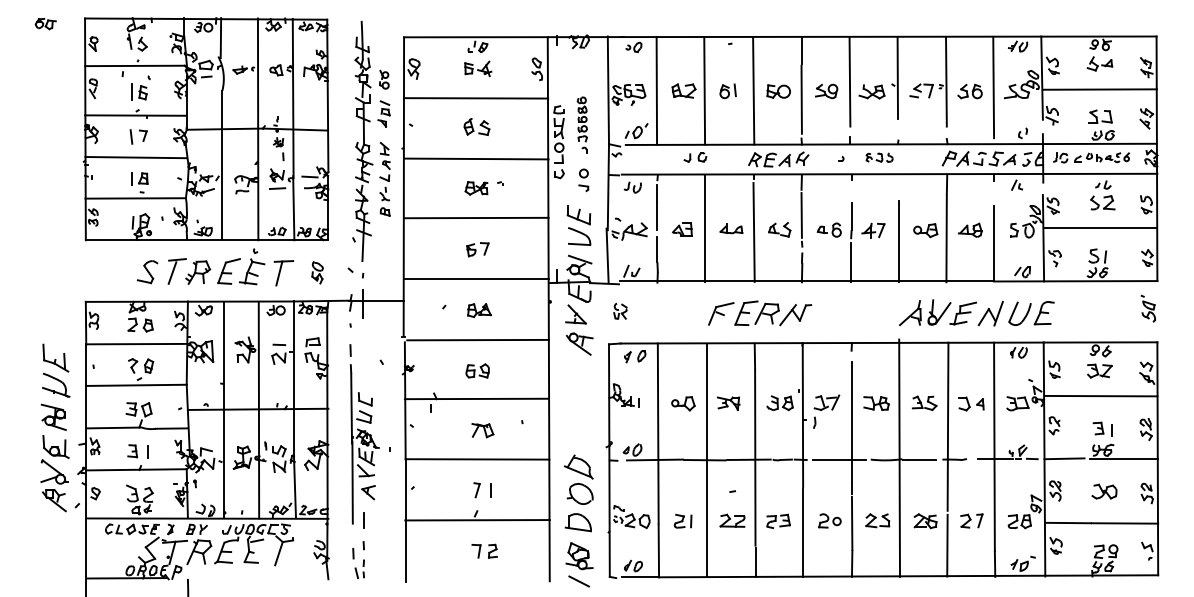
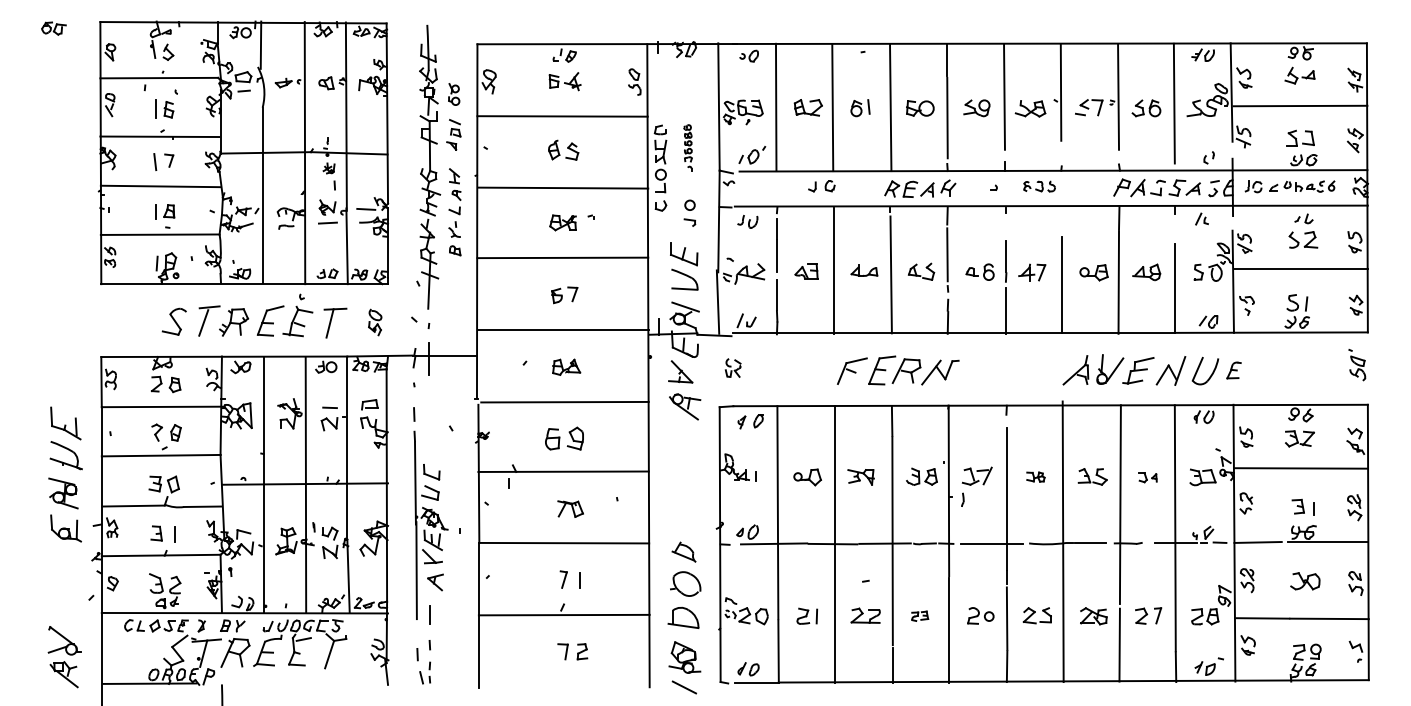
part: (581, 124) -> (687, 147), size x0.7
part: (1043, 313) -> (1233, 370), size x0.6
part: (477, 370) -> (564, 438), size x1.4
part: (876, 403) -> (1035, 477), size x0.6
part: (971, 403) -> (1148, 477), size x0.6
part: (578, 466) -> (683, 551), size x0.7
part: (54, 485) -> (64, 656), moved
part: (778, 520) -> (920, 615), size x0.6

